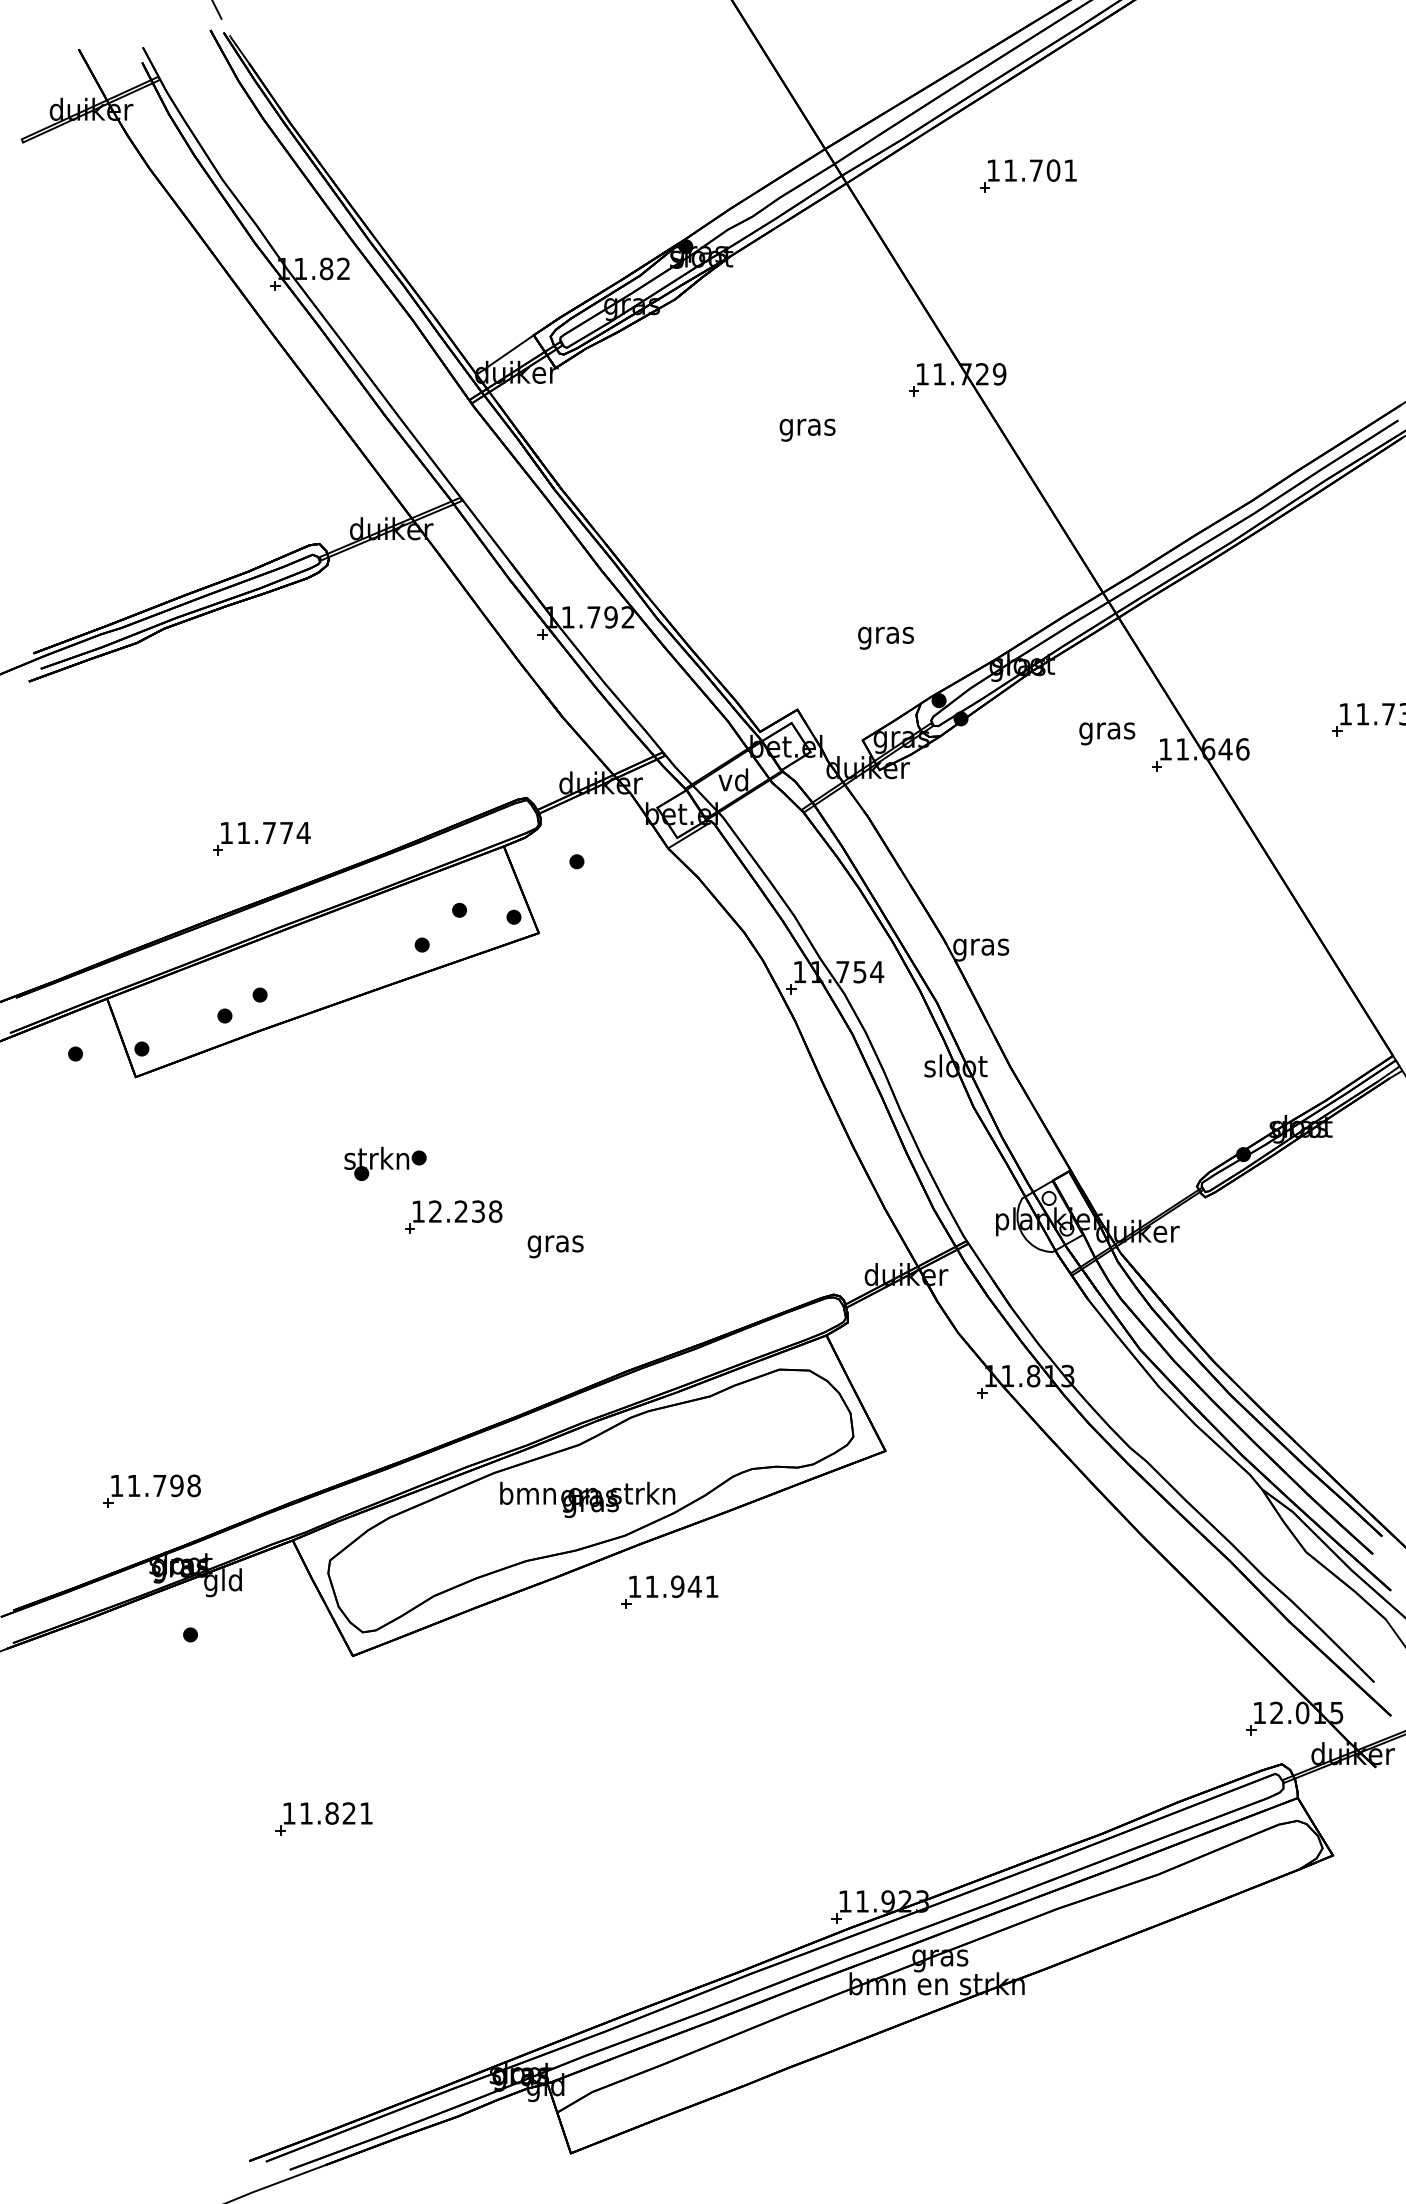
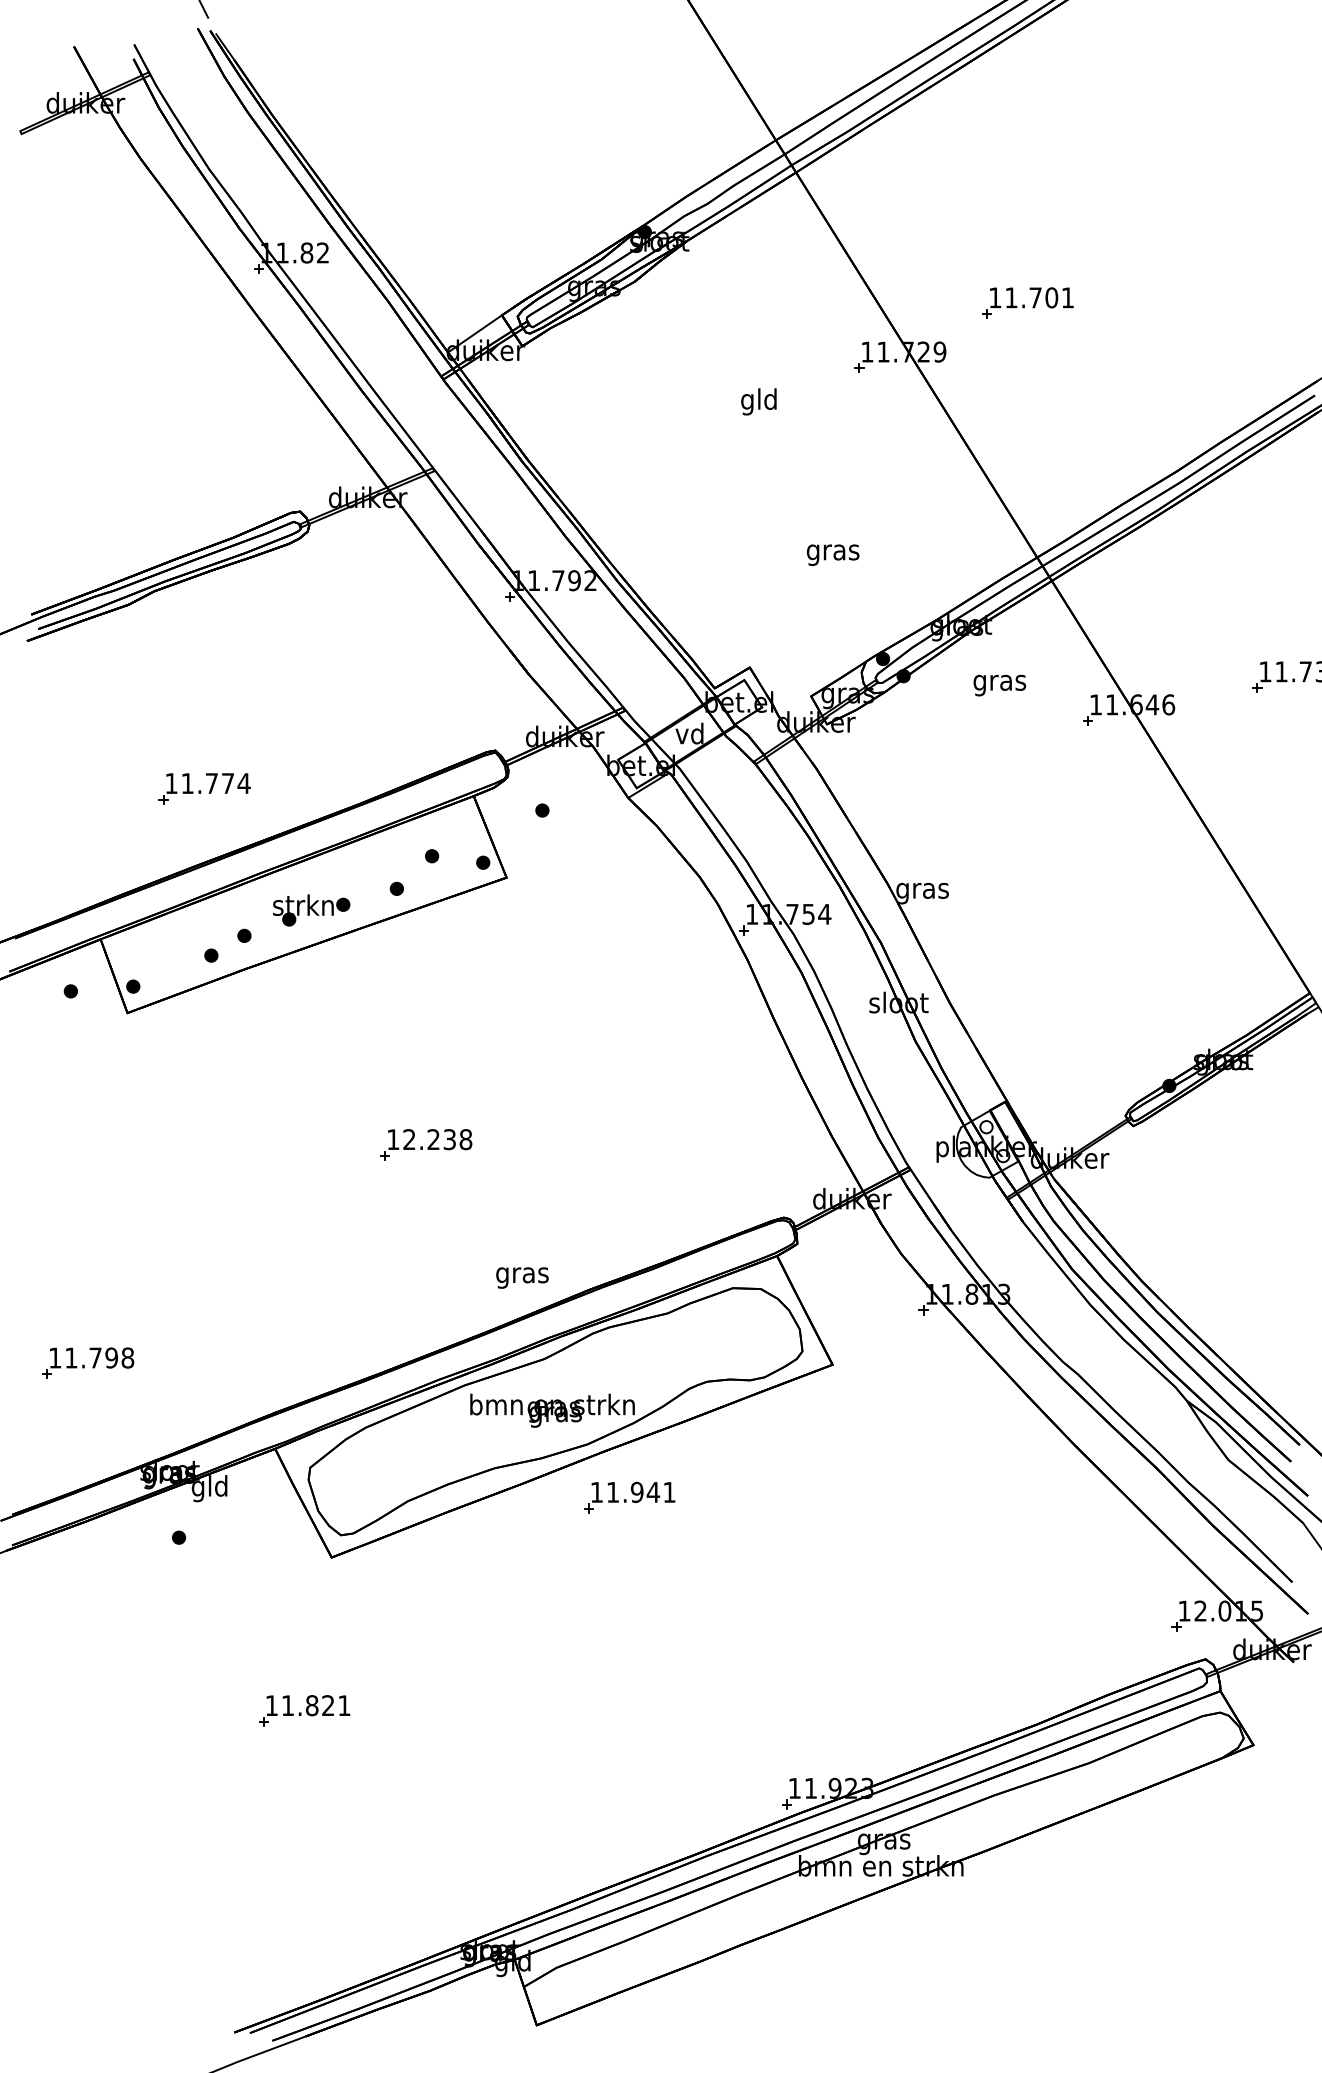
part: (1028, 175) -> (1028, 302), moved
text: (807, 426) -> (759, 401), gras -> gld
text: (885, 637) -> (832, 554), moved
text: (1107, 733) -> (1000, 685), moved
part: (261, 838) -> (204, 788), moved
part: (385, 1163) -> (311, 910), moved
text: (555, 1246) -> (522, 1277), moved
part: (151, 1490) -> (87, 1362), moved

